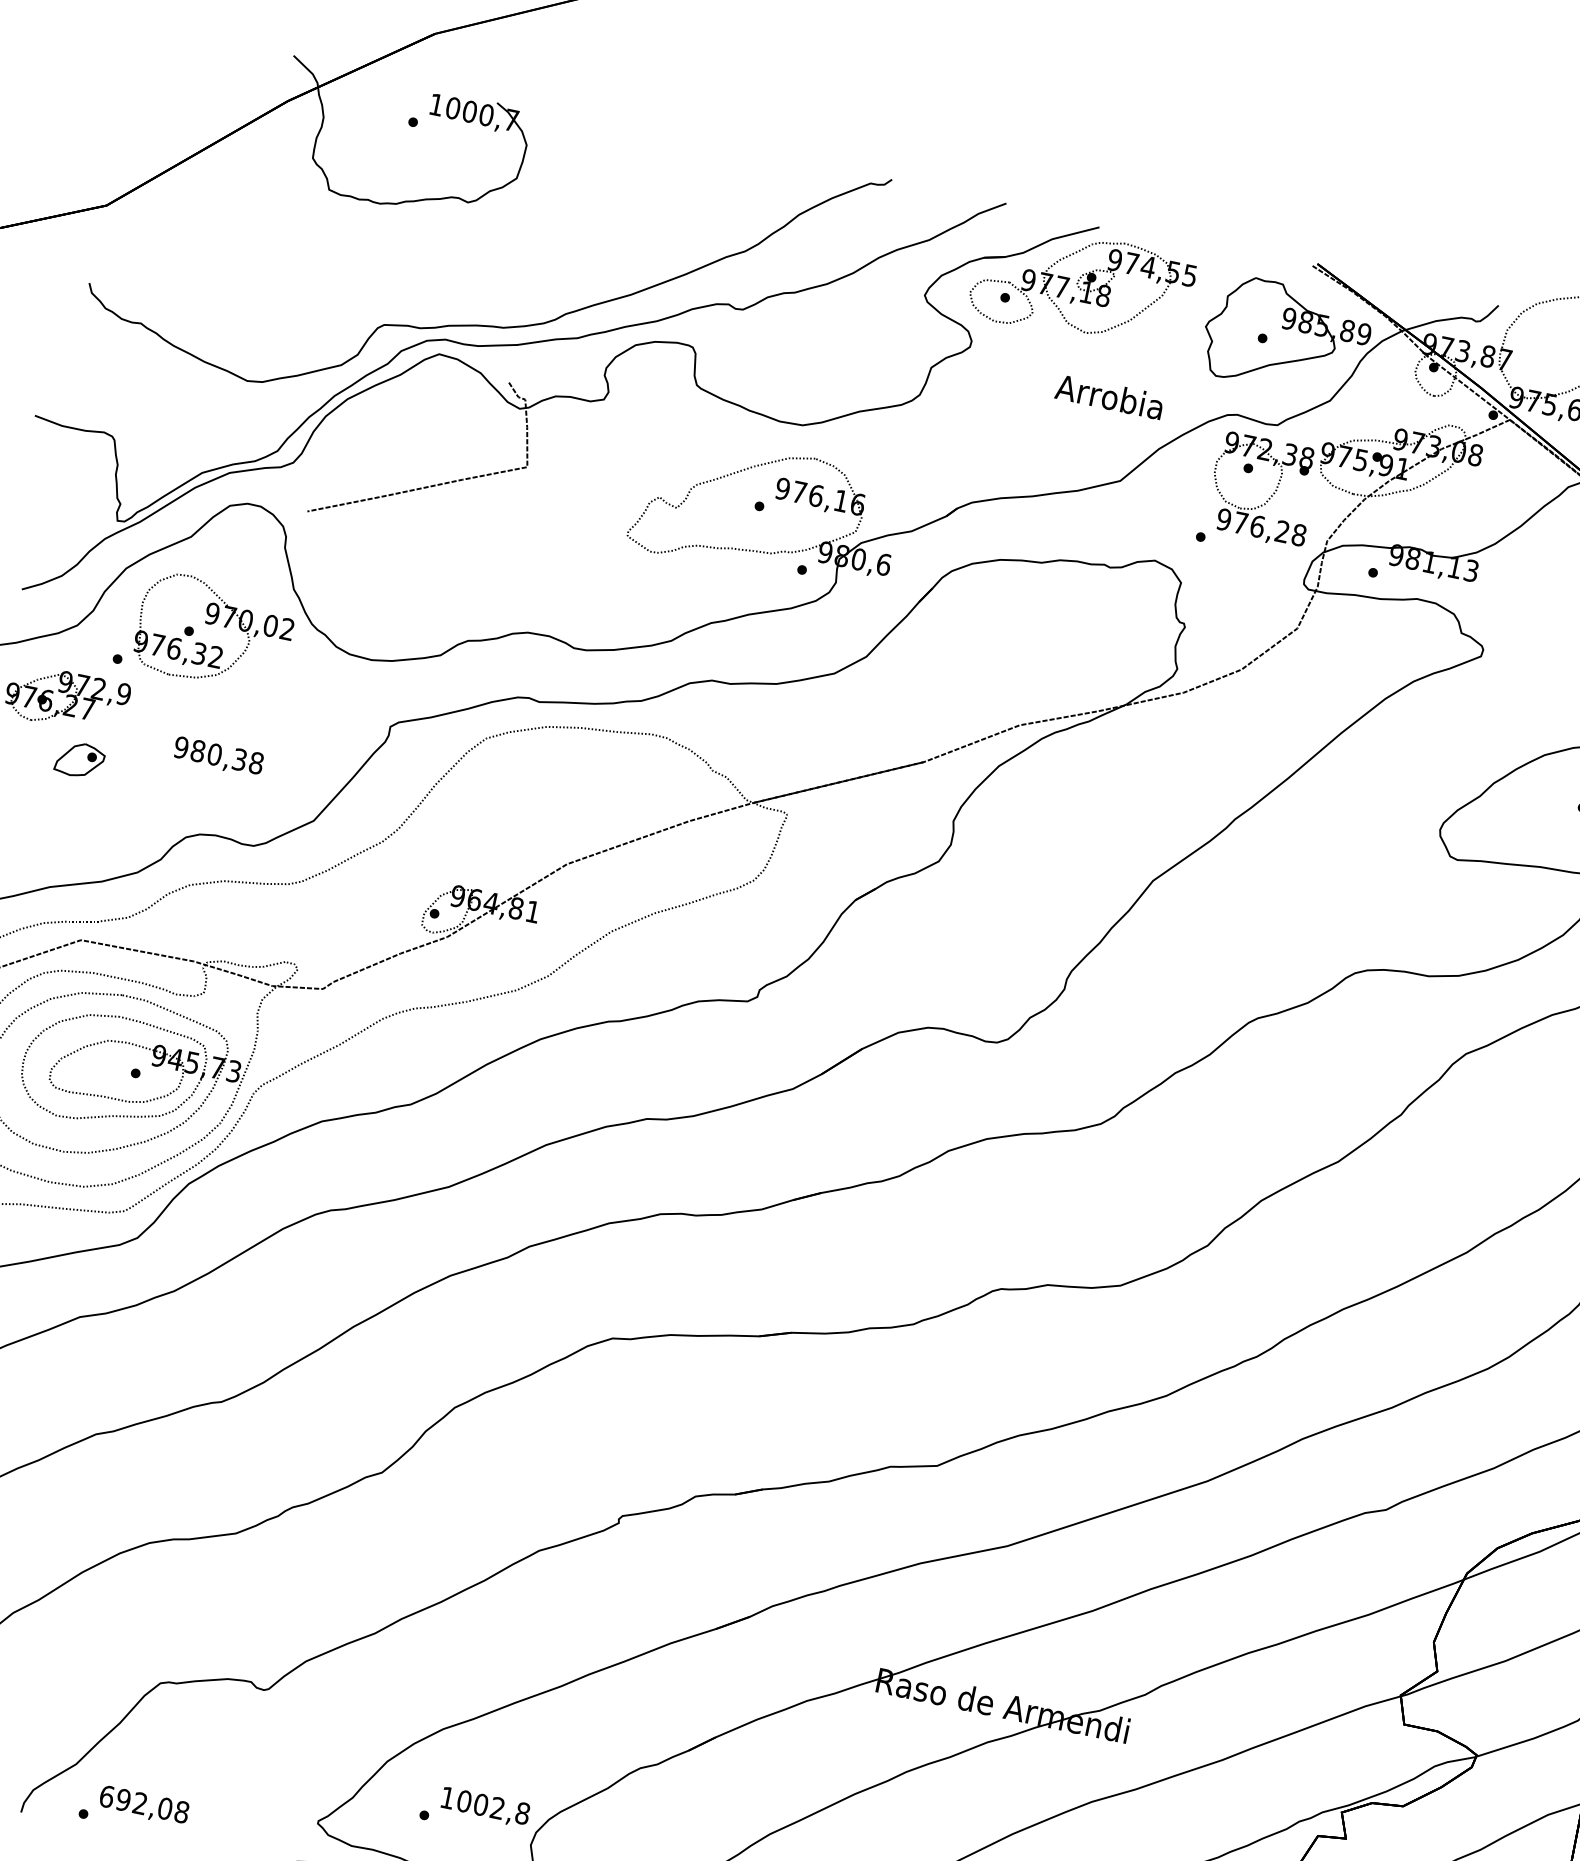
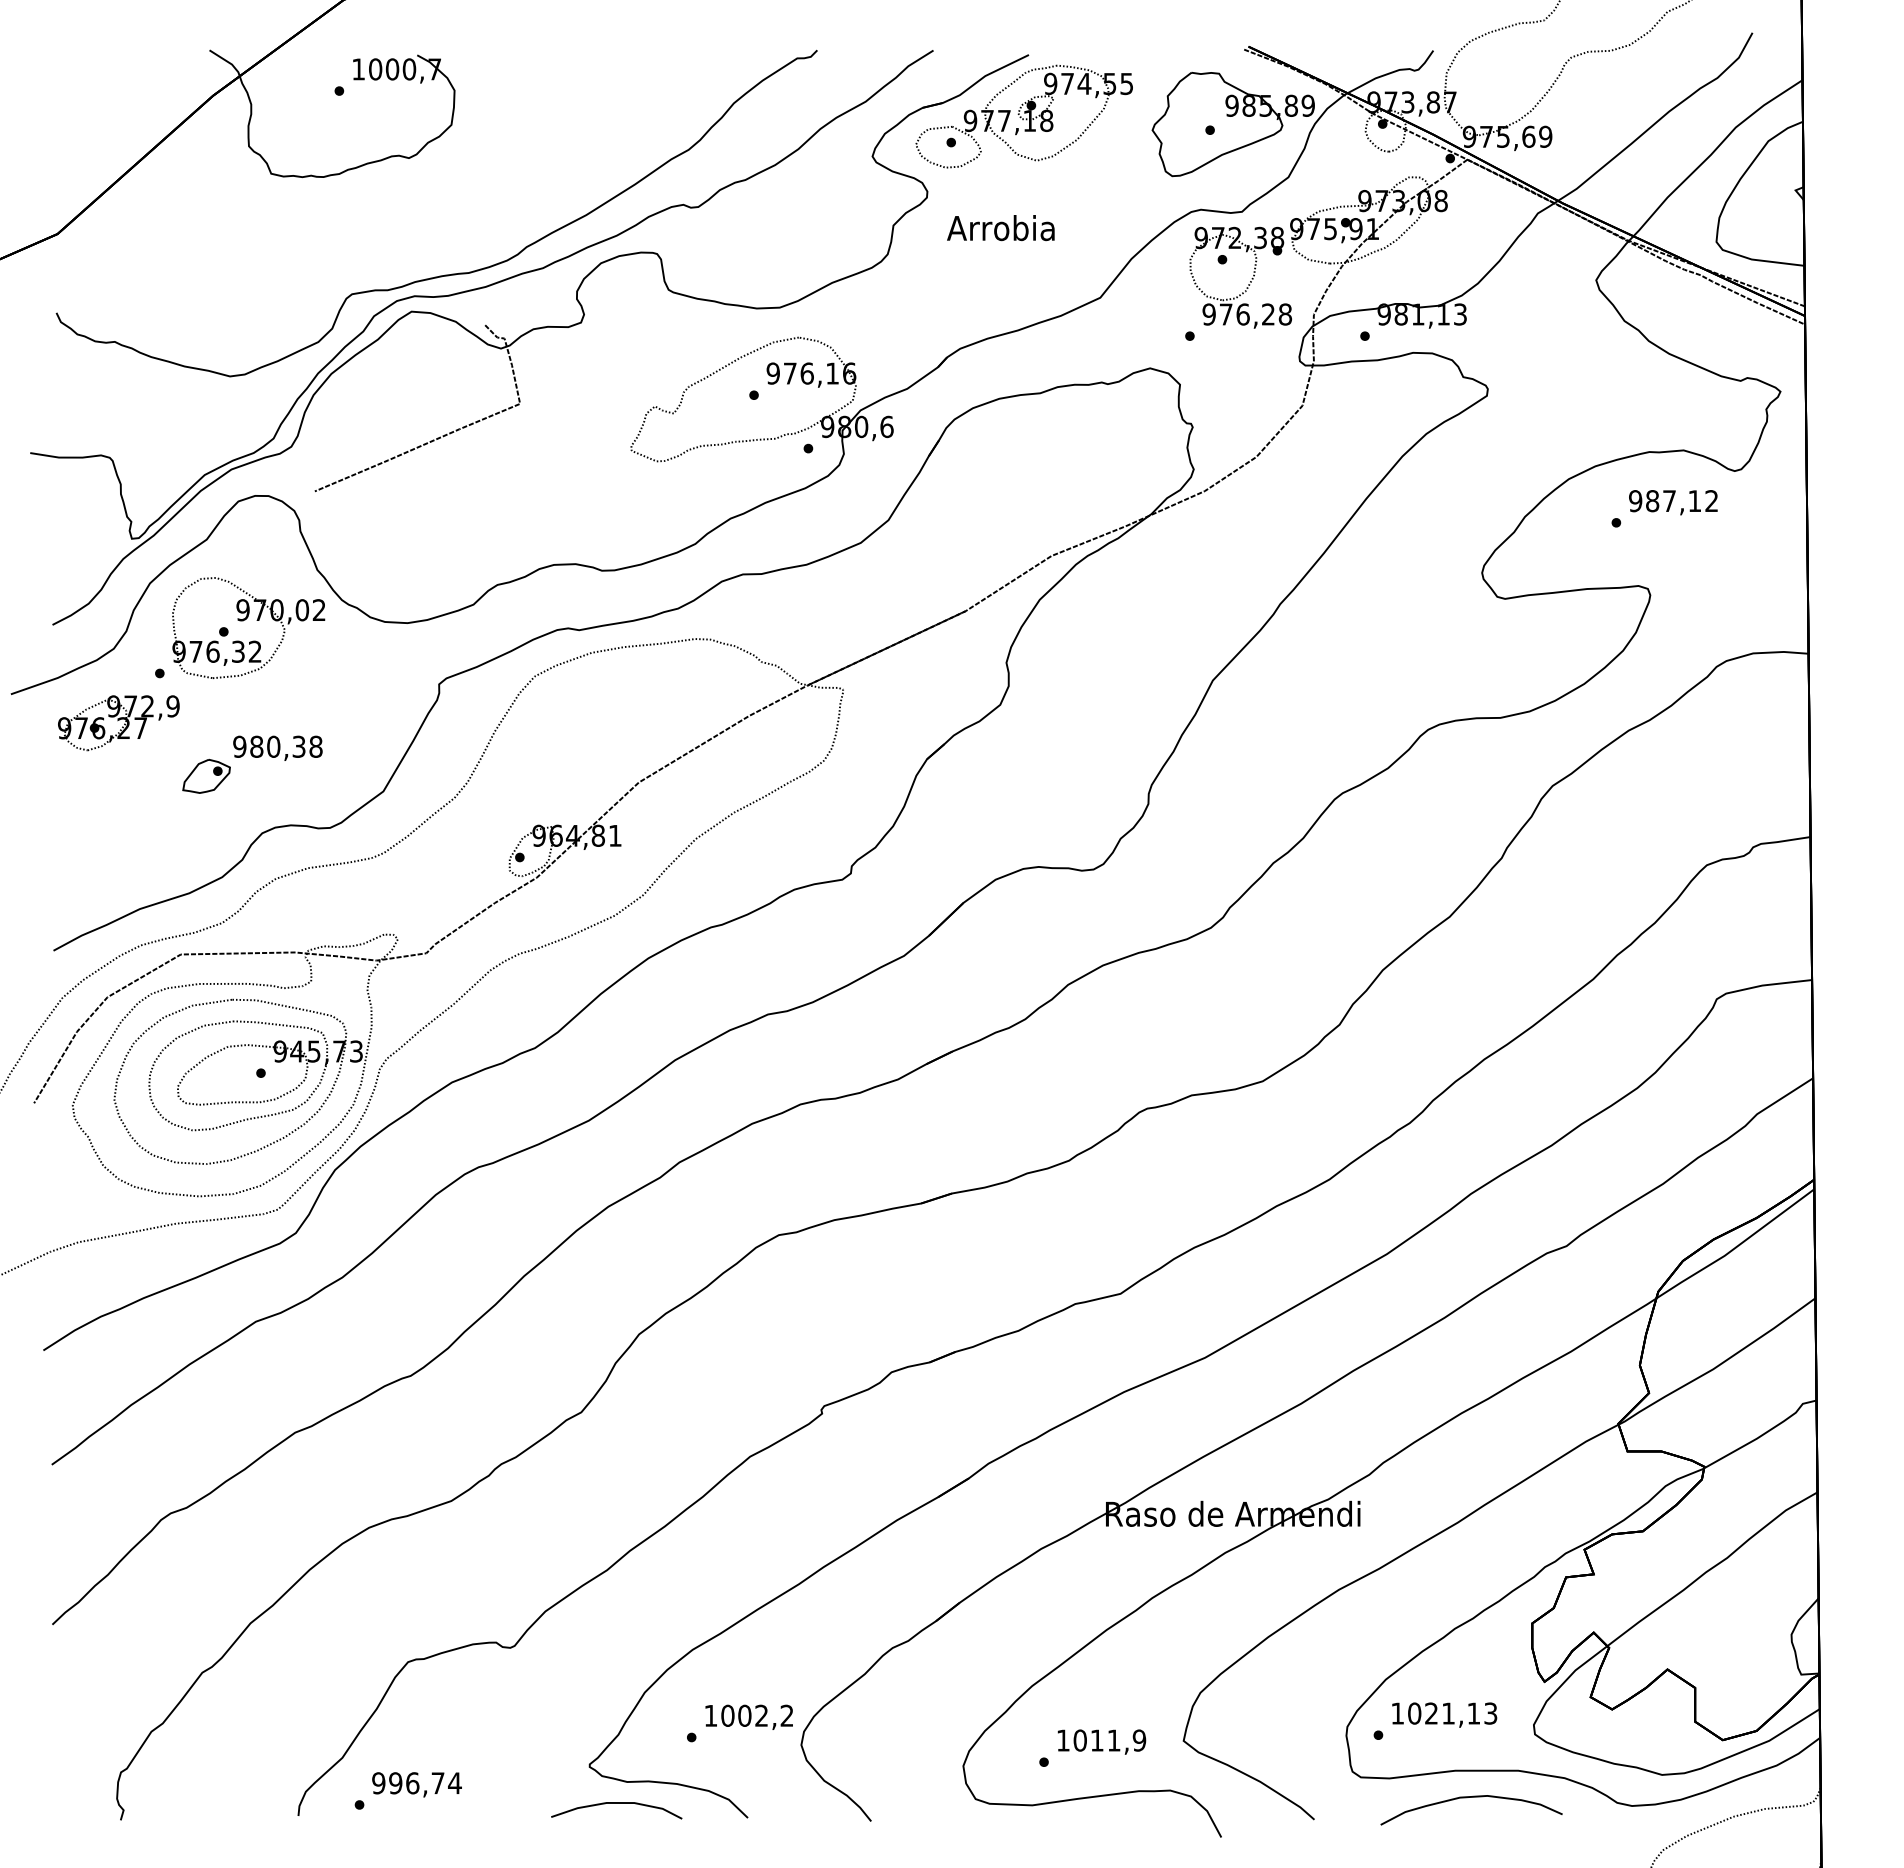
text: (1109, 397) -> (1000, 228), moved
part: (80, 759) -> (206, 775), moved
text: (143, 1804) -> (416, 1783), 692,08 -> 996,74
text: (522, 1813) -> (786, 1715), 1002,8 -> 1002,2

